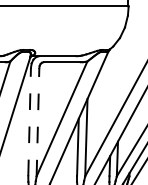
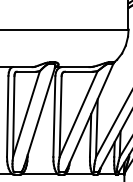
line: (29, 122) -> (54, 116), dashed -> solid
line: (37, 122) -> (60, 116), dashed -> solid

